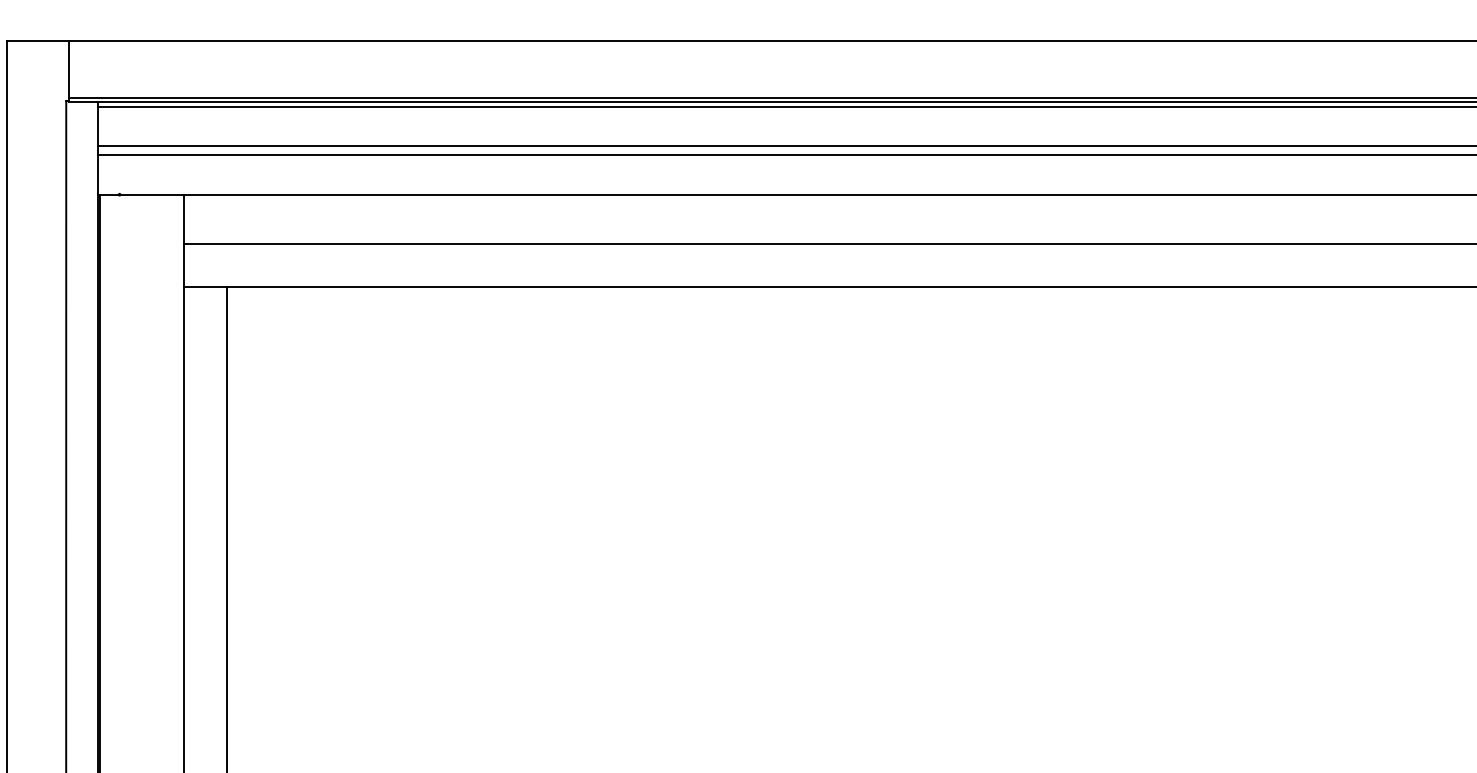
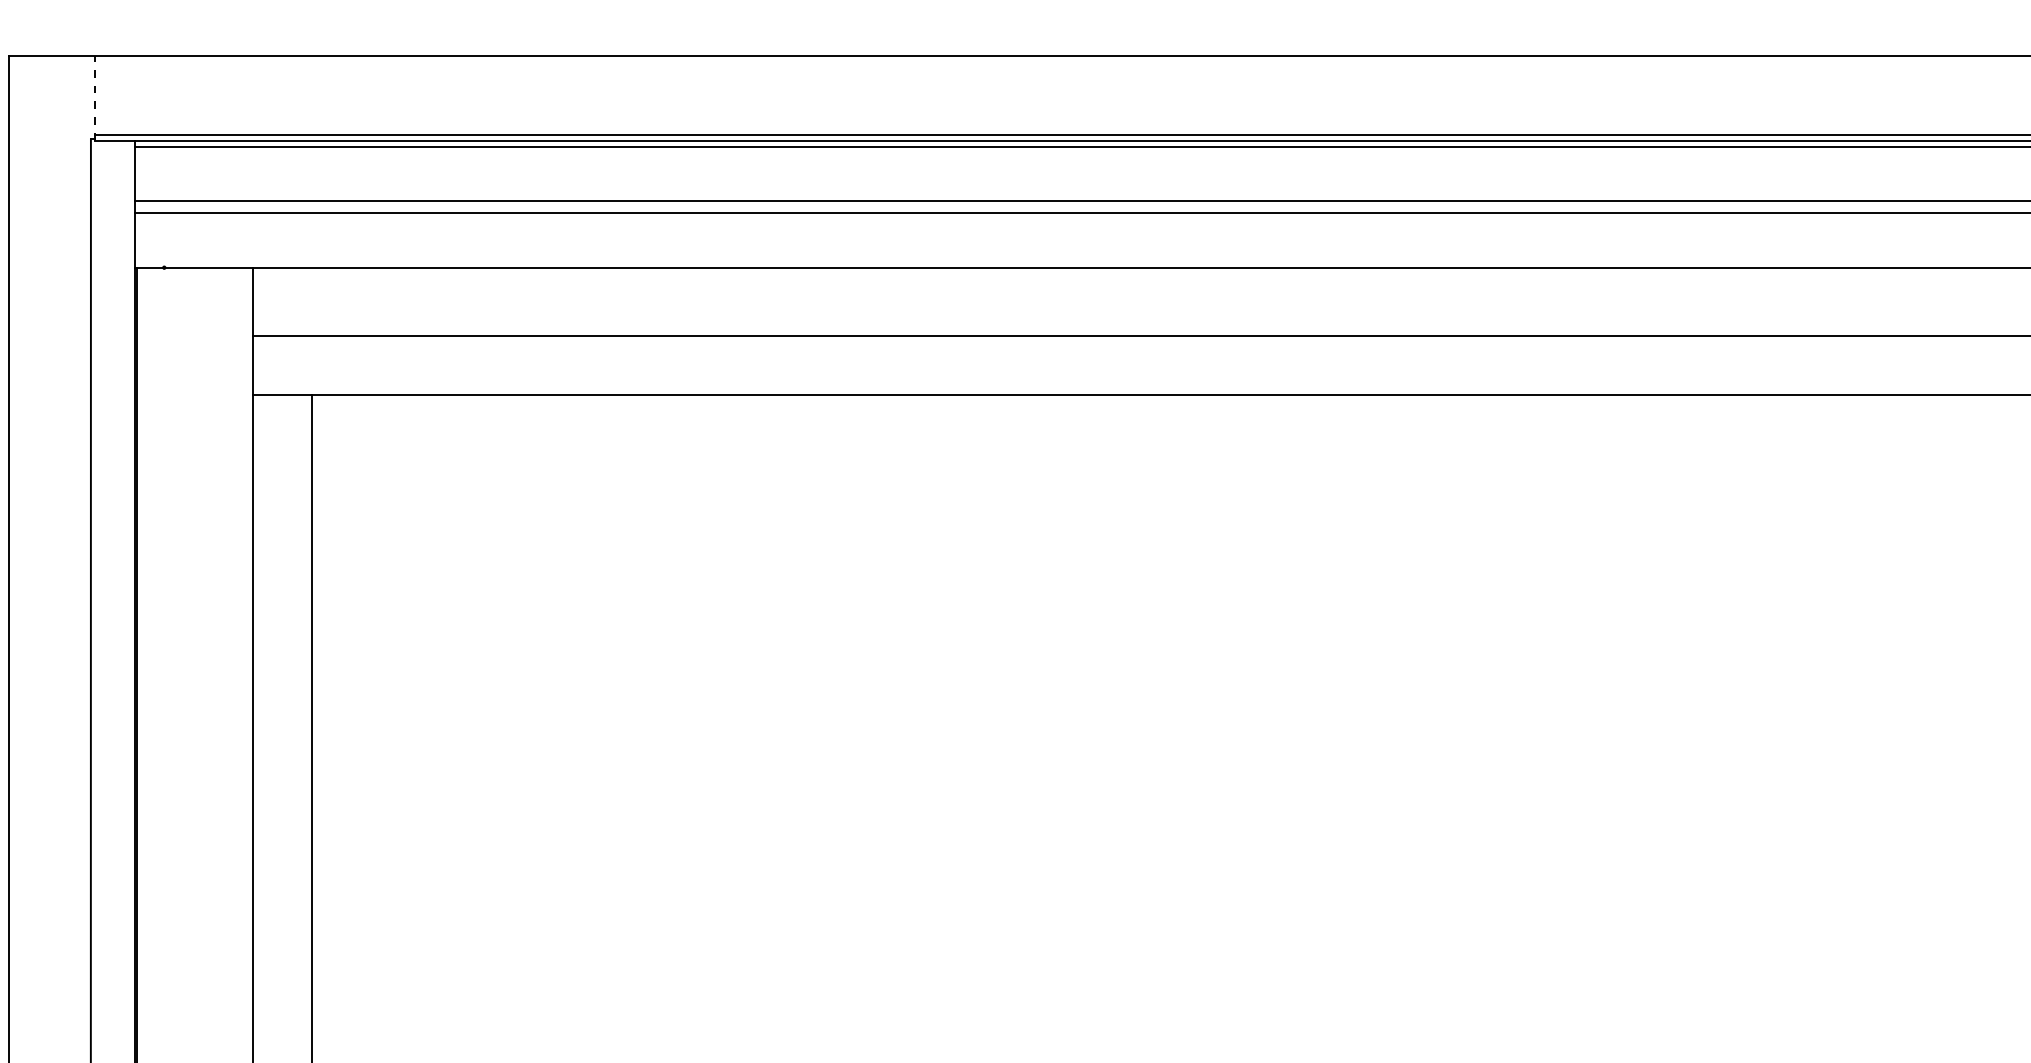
line: (69, 71) -> (95, 98), solid -> dashed

